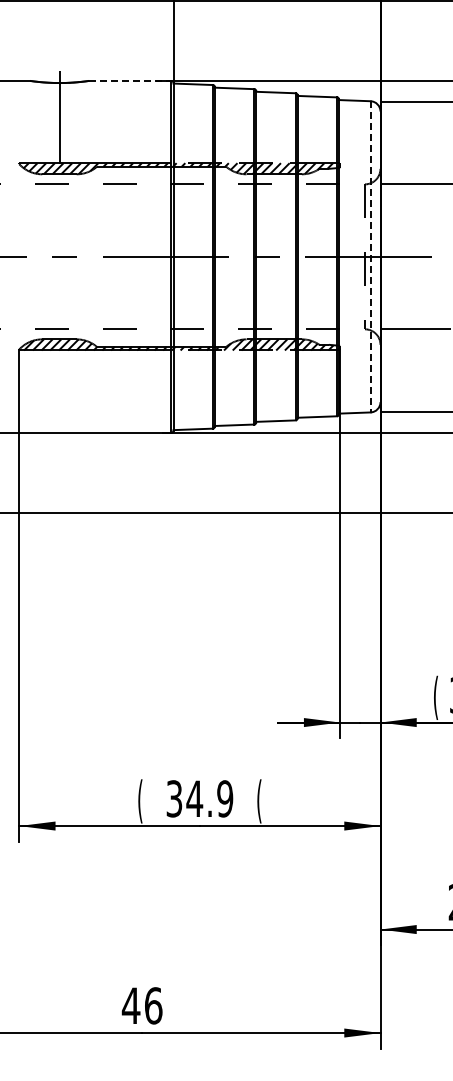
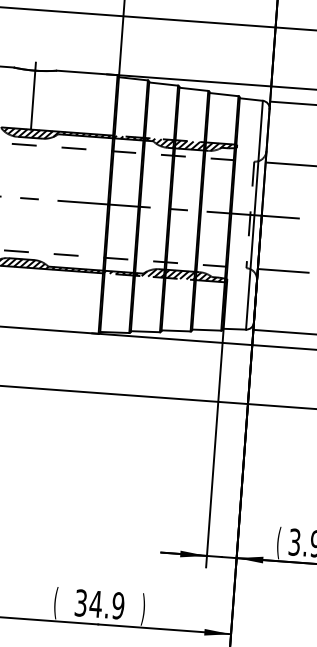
line: (130, 80) -> (87, 72), dashed -> solid
line: (370, 256) -> (254, 214), dashed -> solid
text: (259, 801) -> (143, 609), ( -> )

